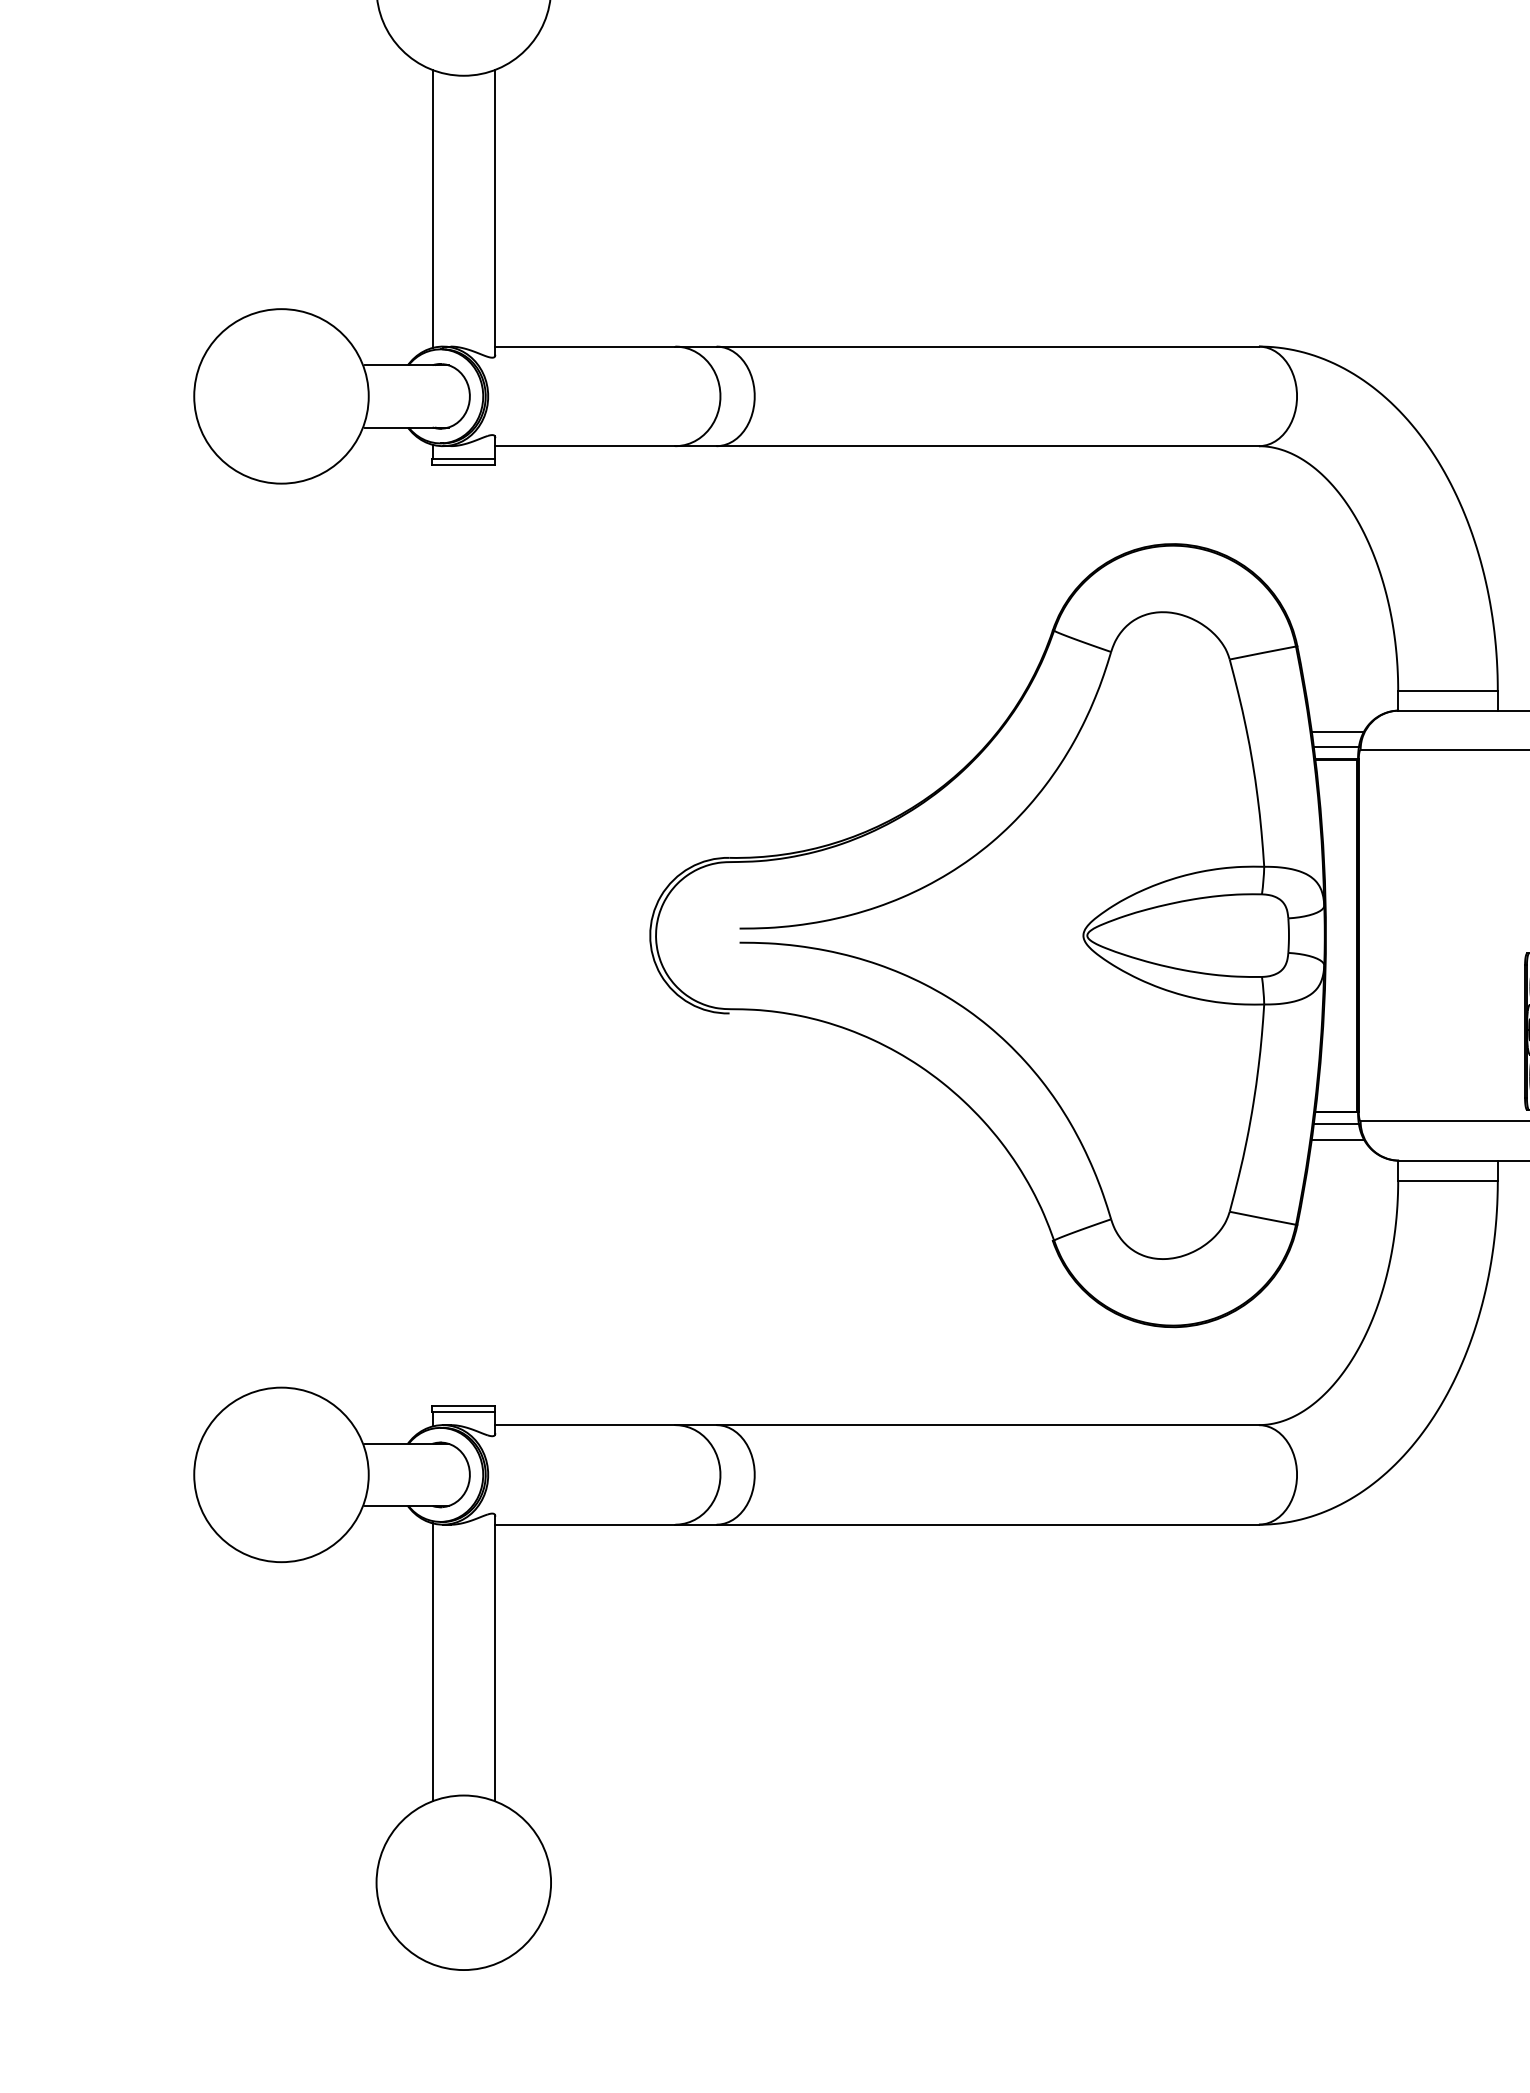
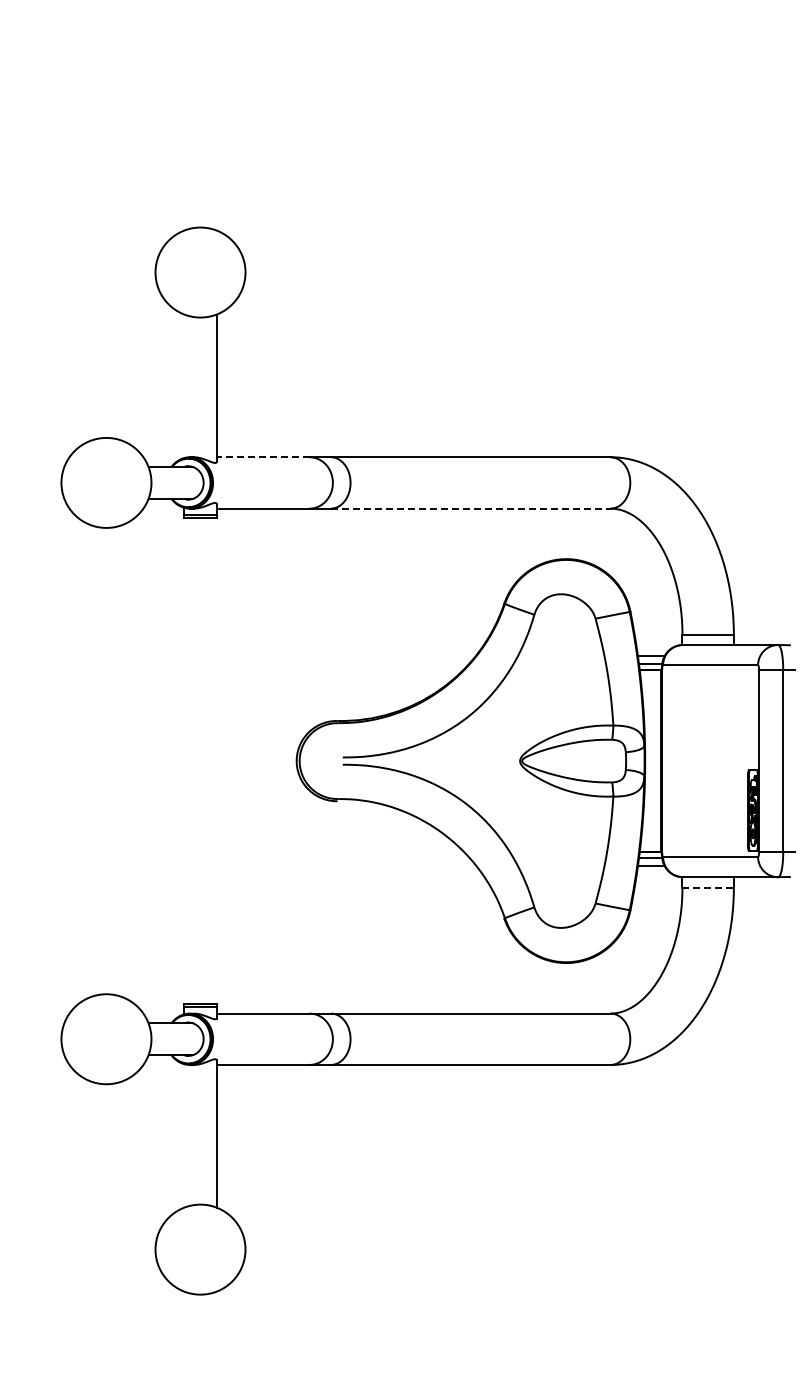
line: (432, 207) -> (184, 385), removed
line: (585, 347) -> (263, 457), solid -> dashed
line: (987, 445) -> (470, 508), solid -> dashed
line: (1448, 1180) -> (708, 887), solid -> dashed
line: (432, 1661) -> (184, 1135), removed

